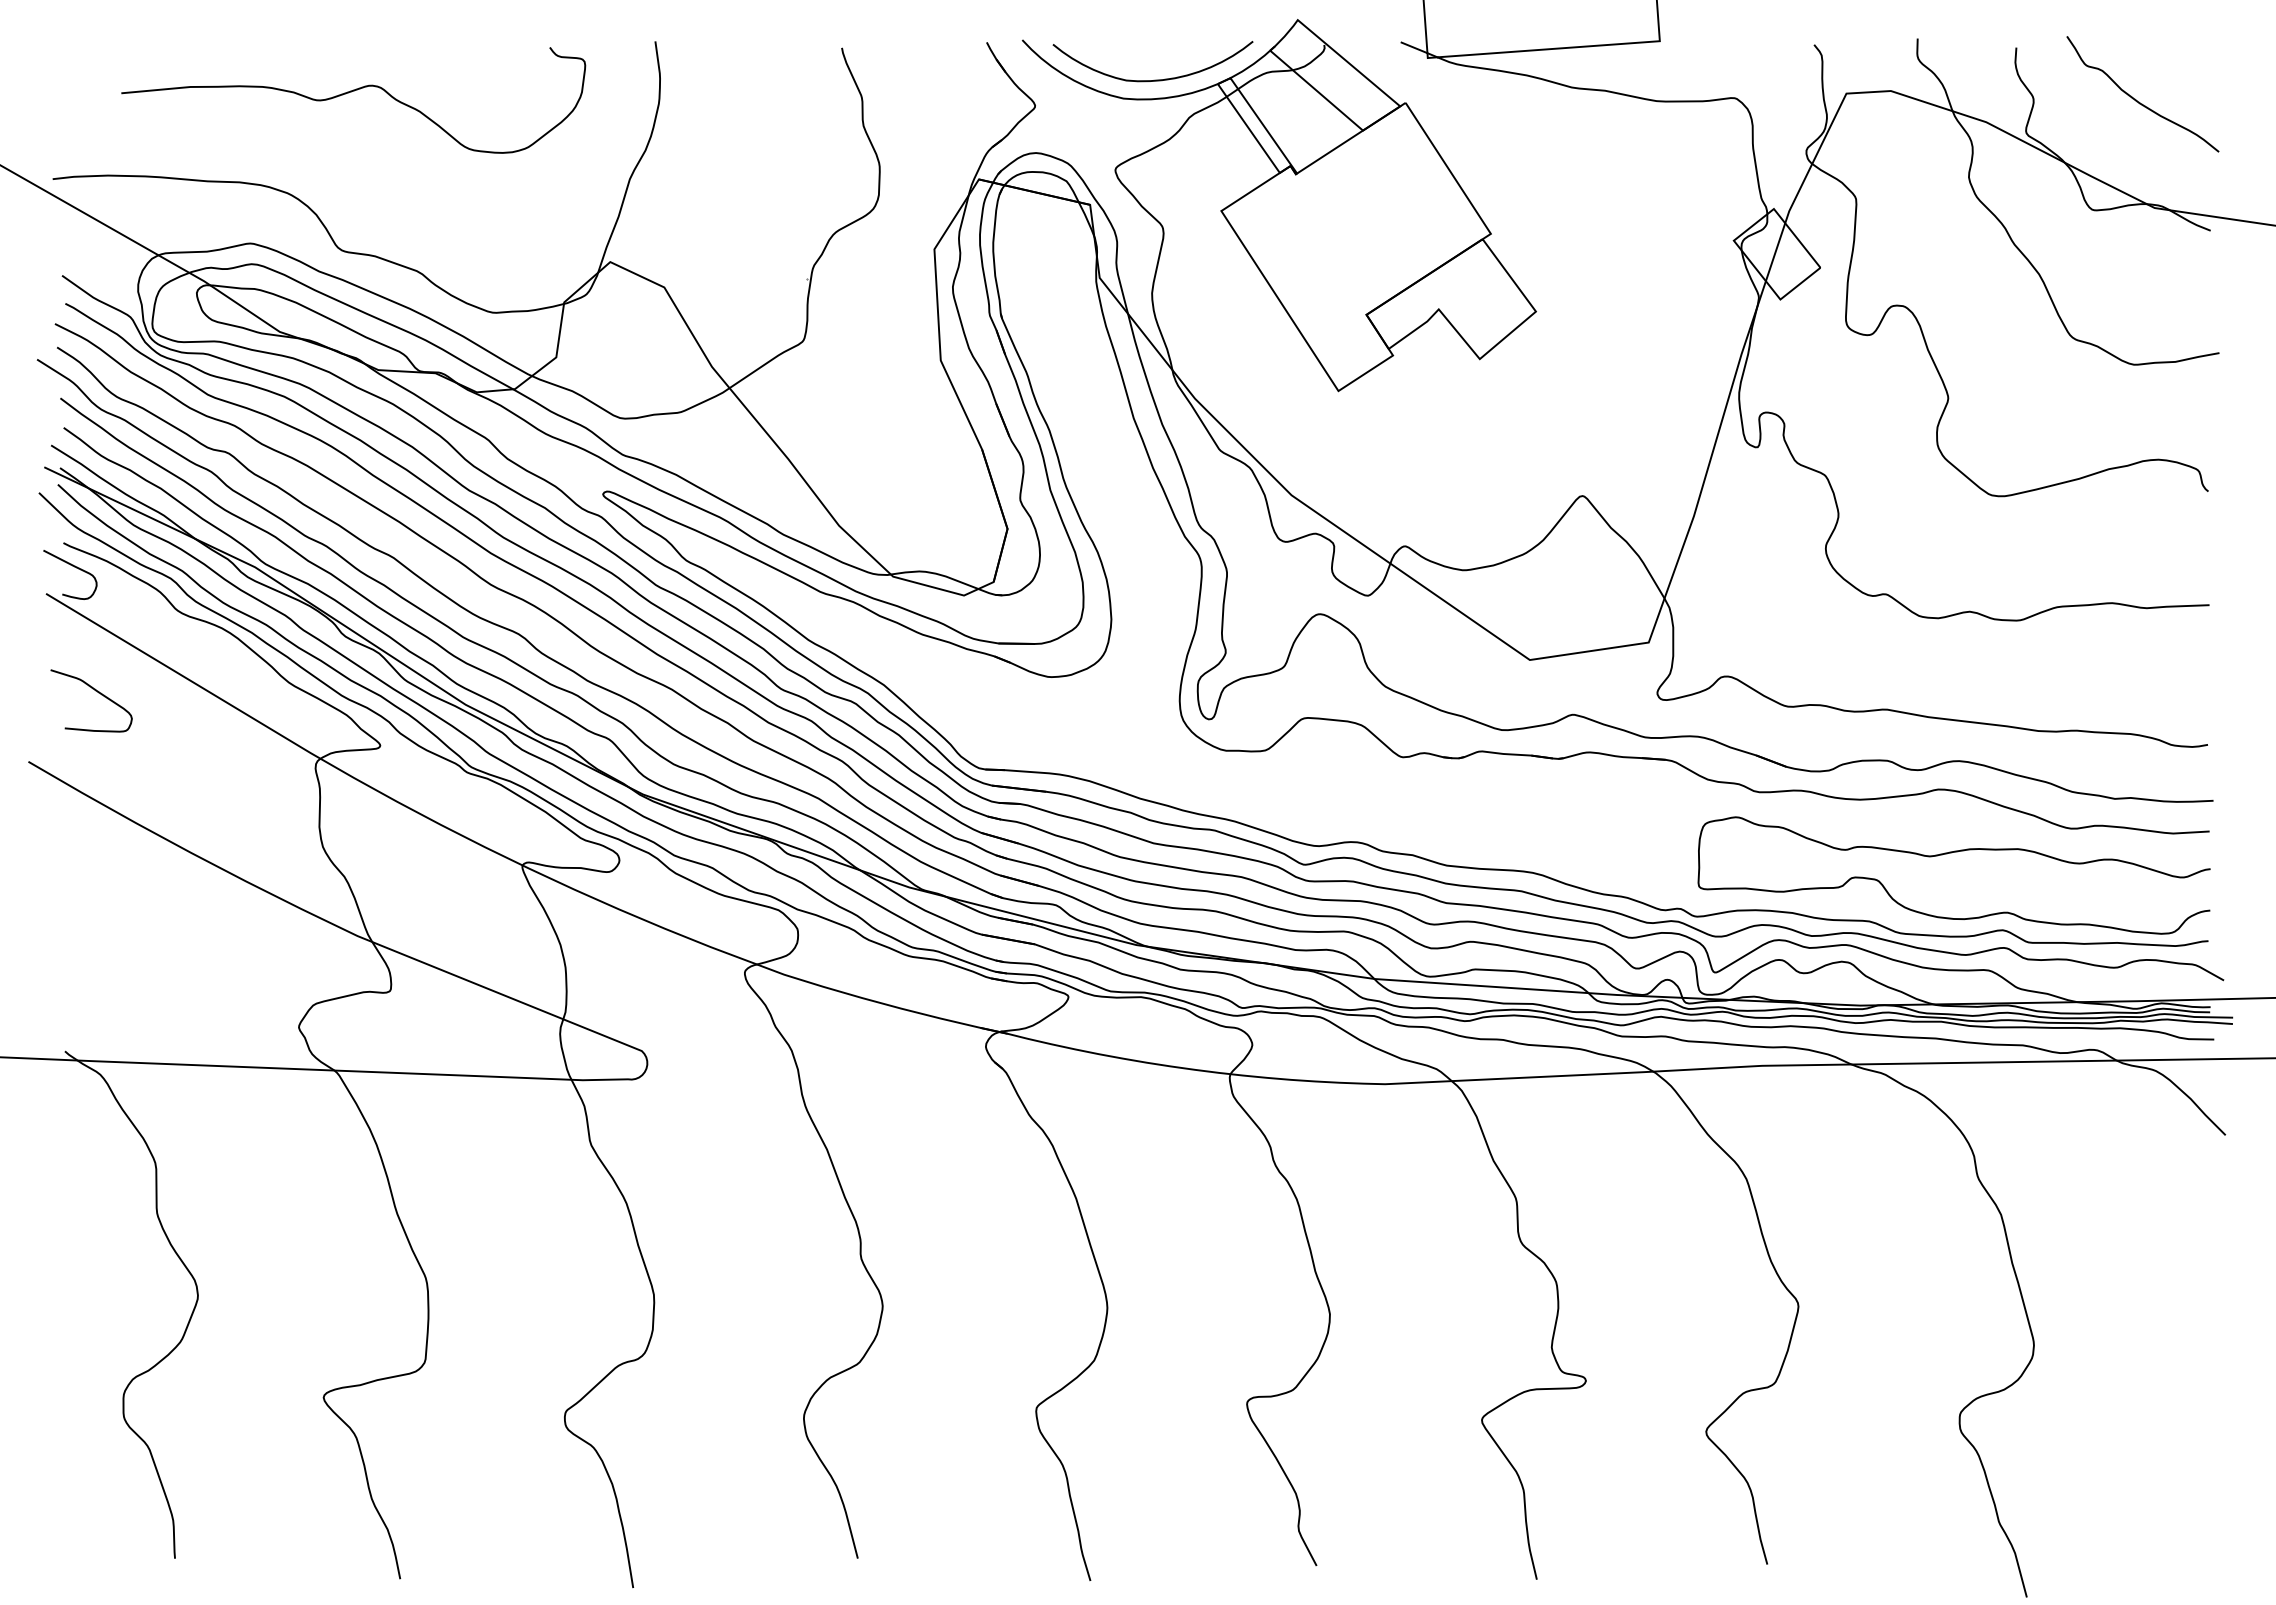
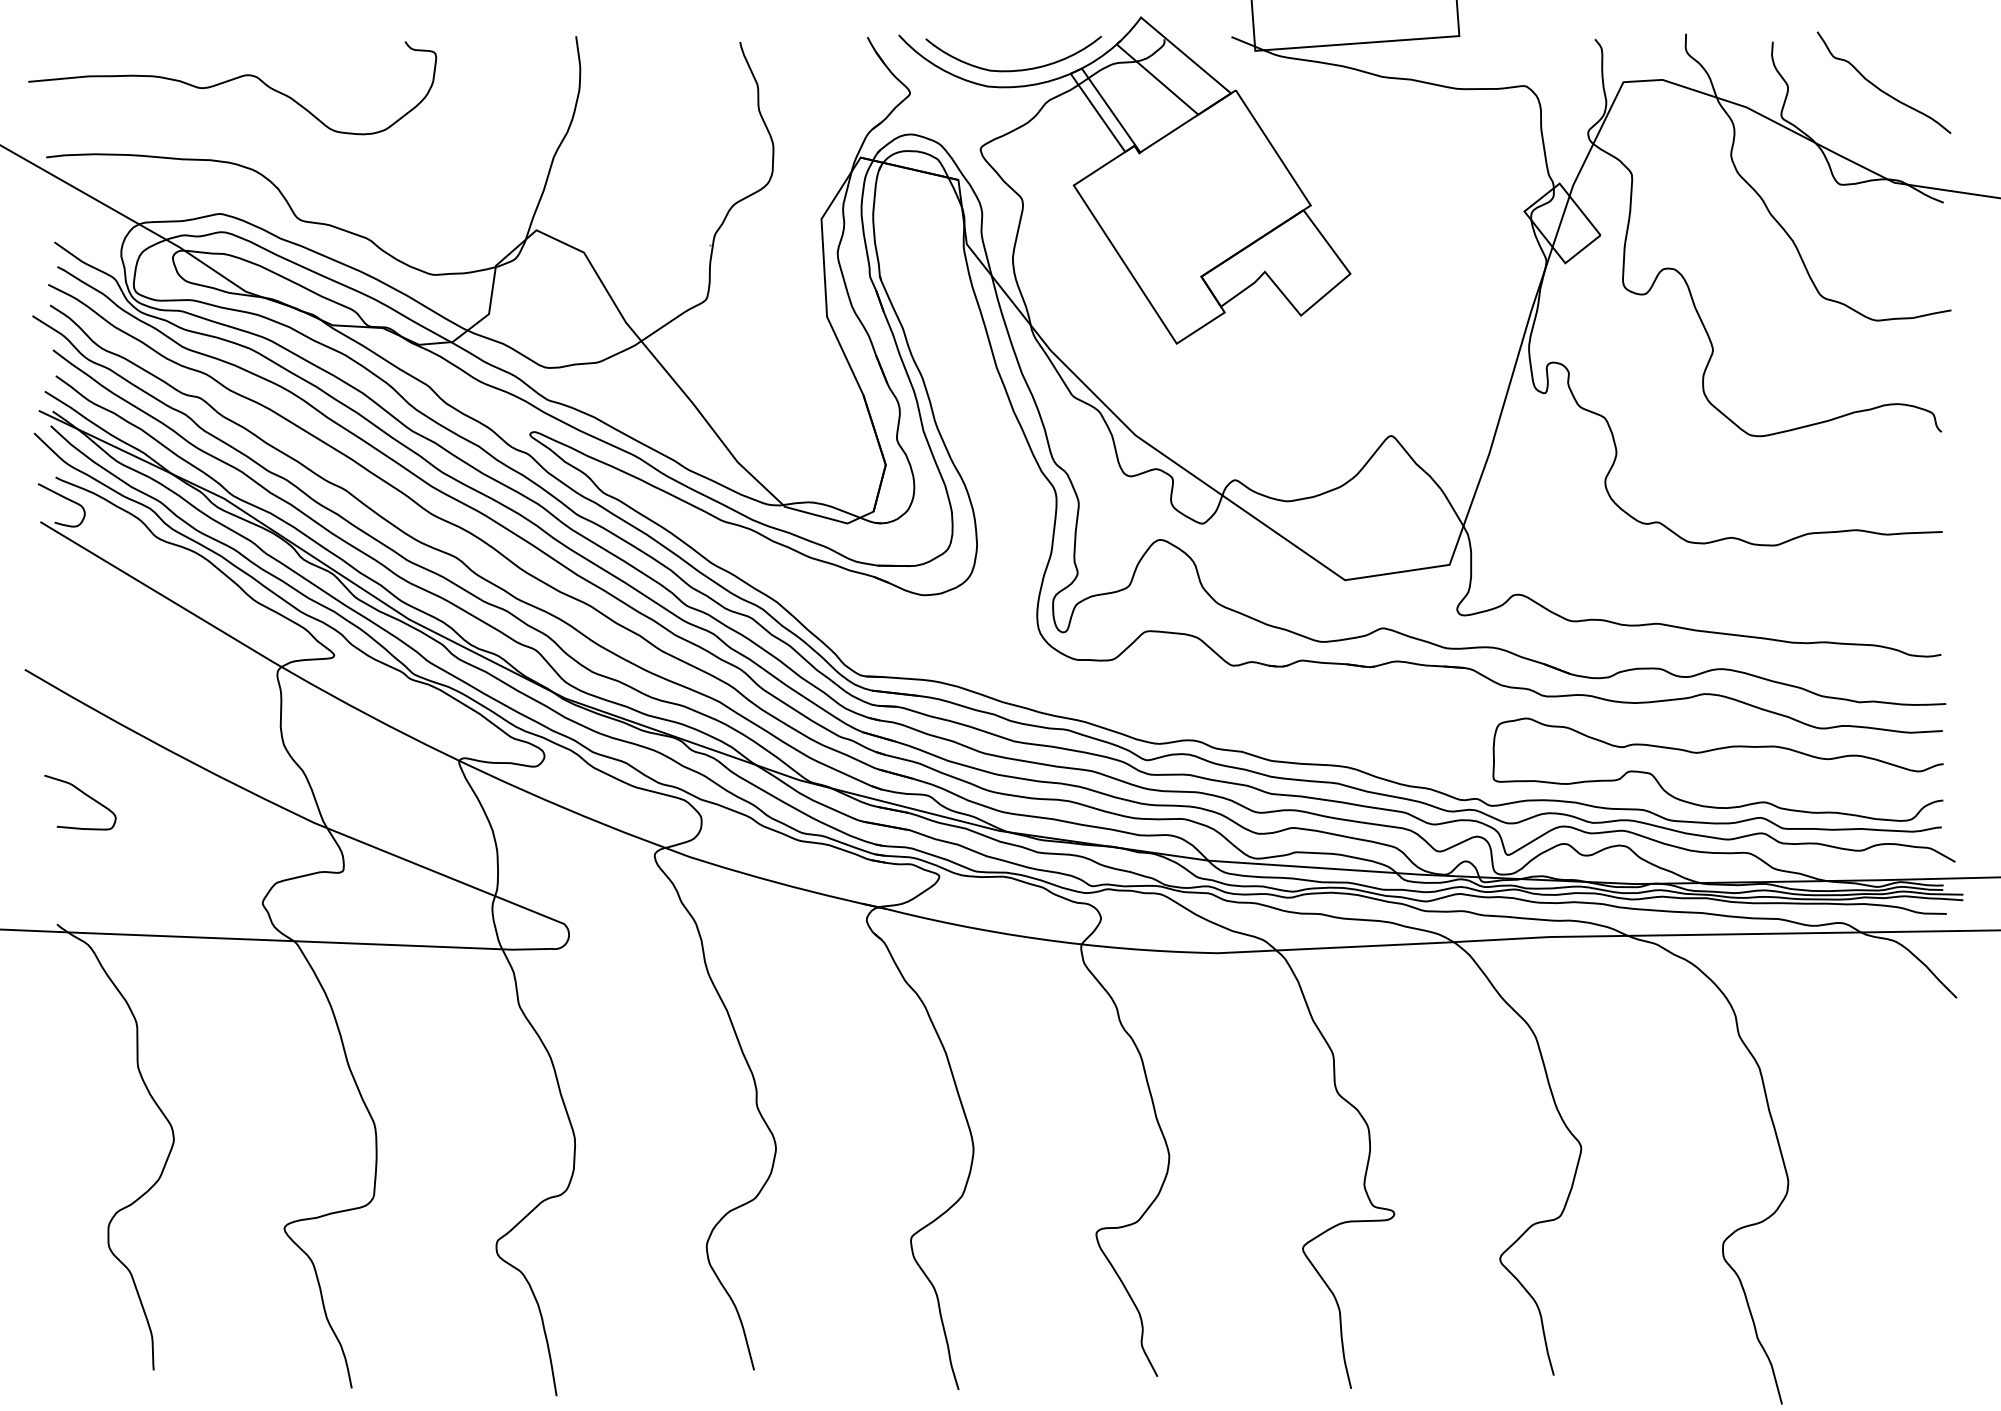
curve: (351, 92) -> (230, 81), moved
curve: (95, 691) -> (83, 794), moved

